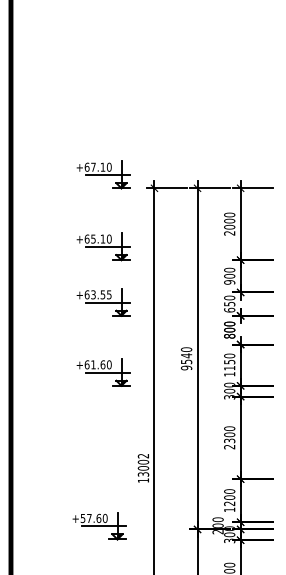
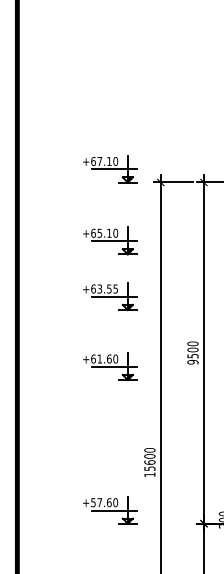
text: (186, 355) -> (192, 349), 9540 -> 9500
text: (143, 464) -> (149, 458), 13002 -> 15600
part: (99, 526) -> (109, 510), moved

